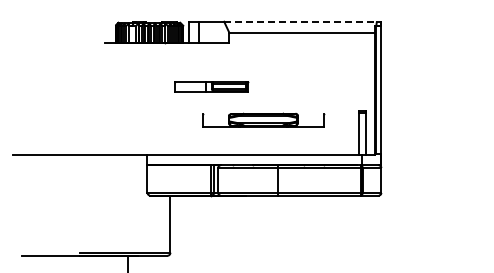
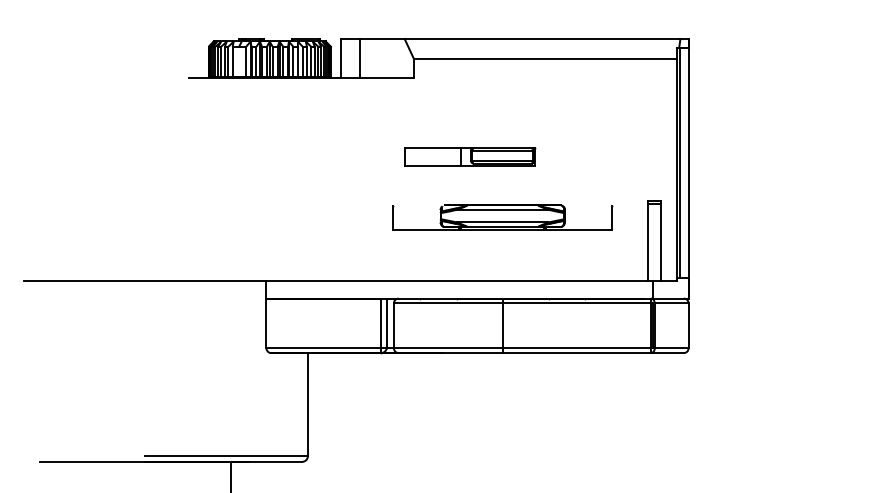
line: (301, 21) -> (544, 38), dashed -> solid
part: (211, 86) -> (470, 156), moved
part: (263, 119) -> (502, 215), moved

